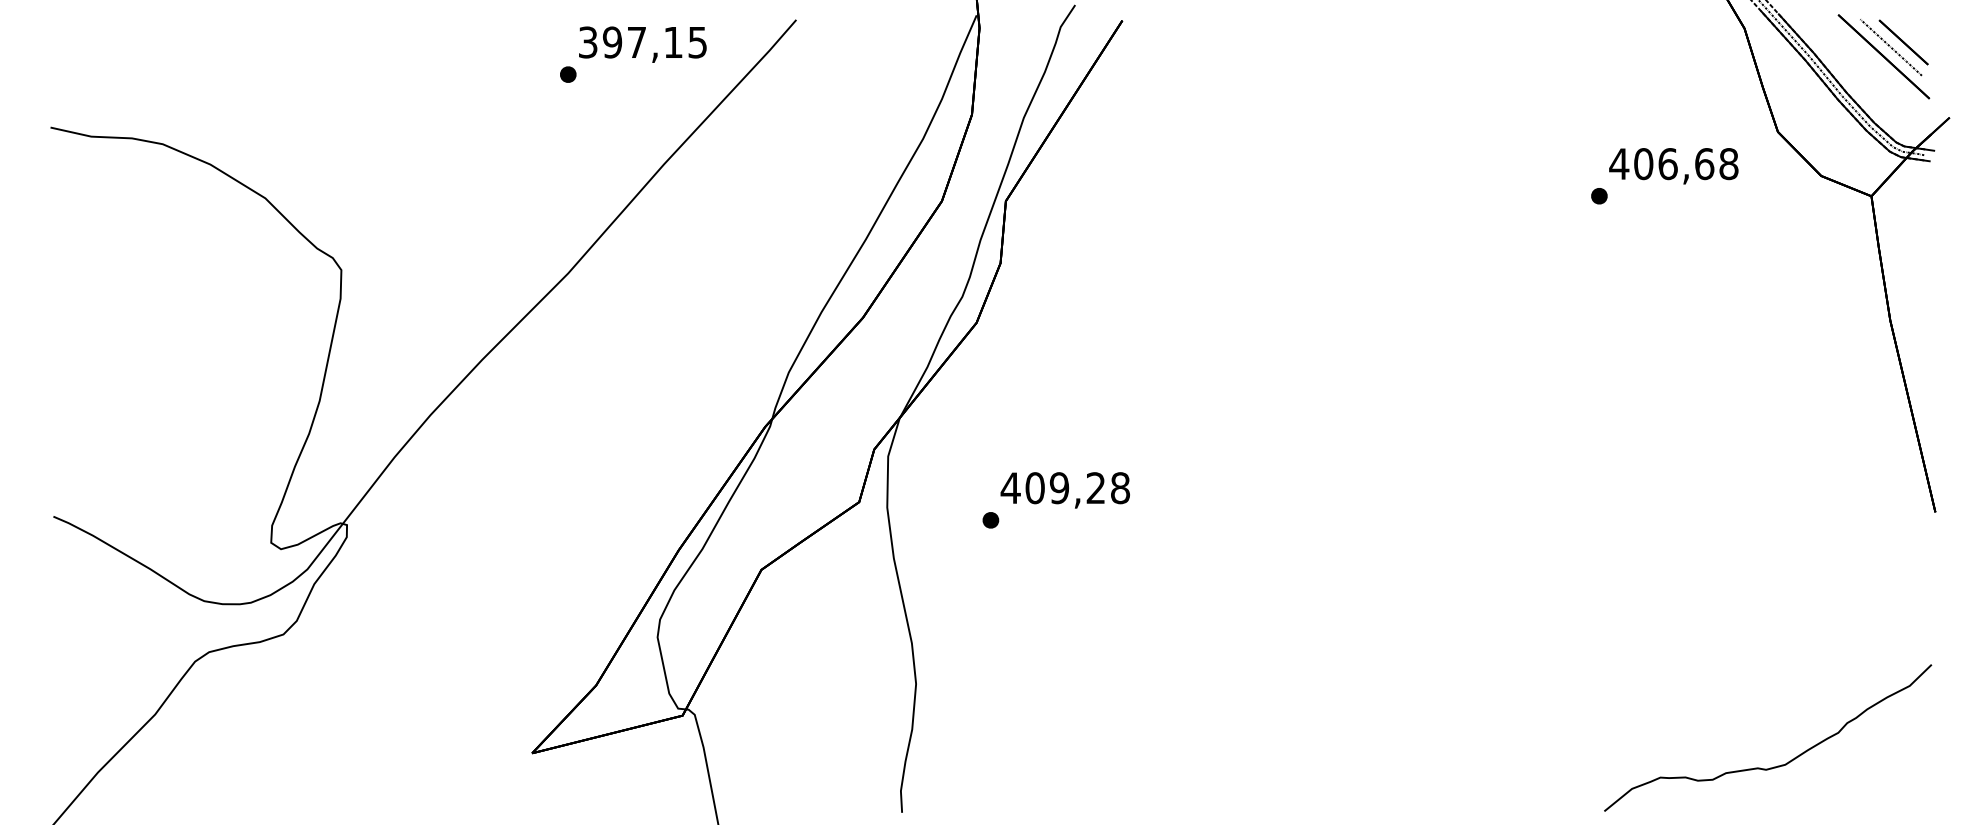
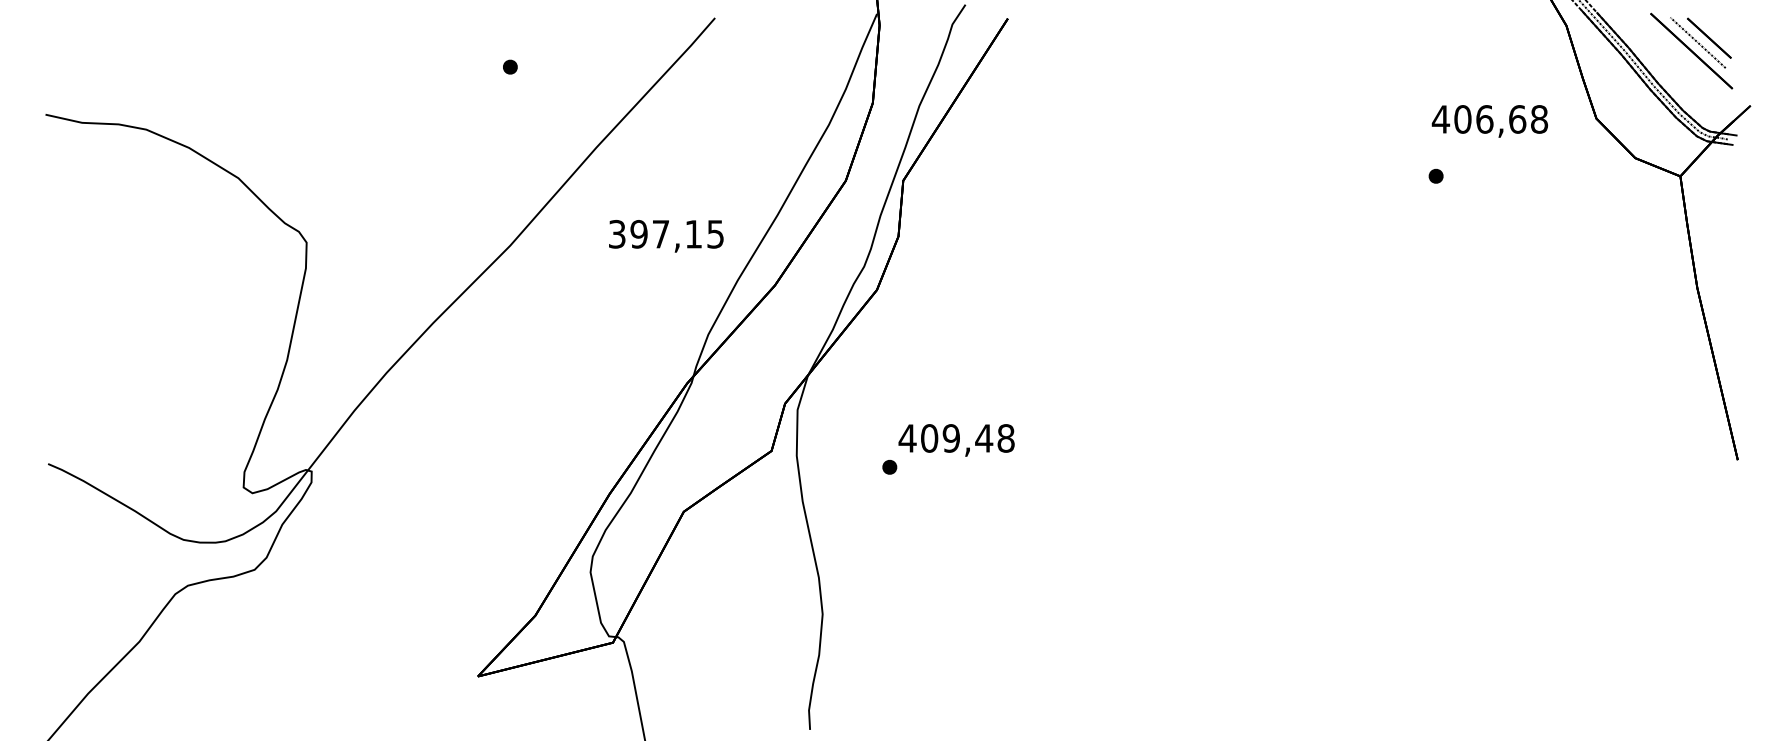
text: (643, 44) -> (666, 236), moved
text: (1673, 166) -> (1489, 121), moved
text: (1096, 488) -> (984, 438), 409,28 -> 409,48
part: (1776, 765) -> (1595, 687), removed

